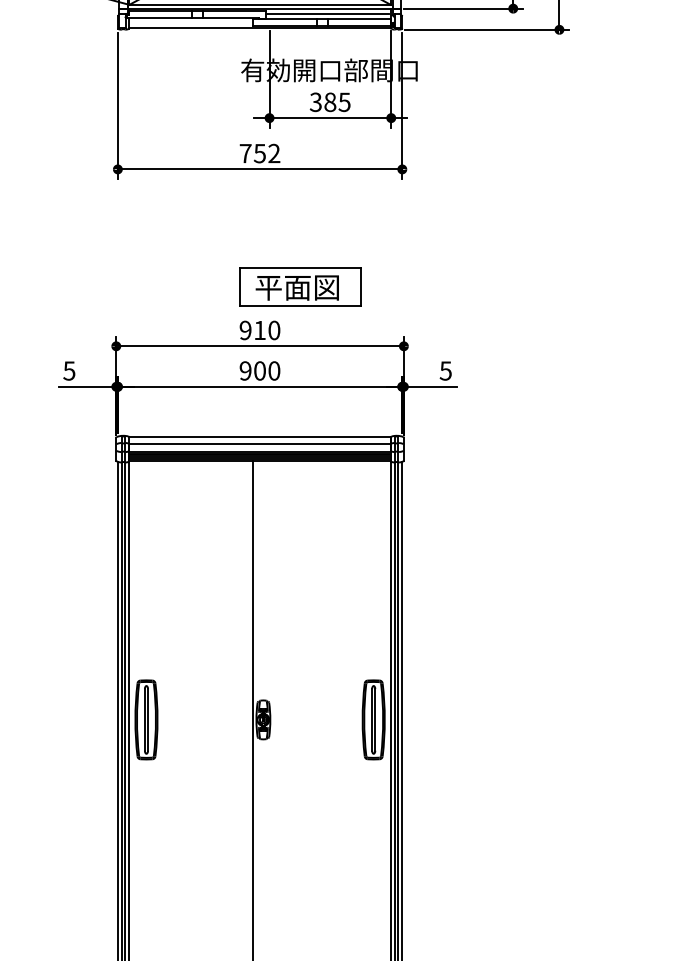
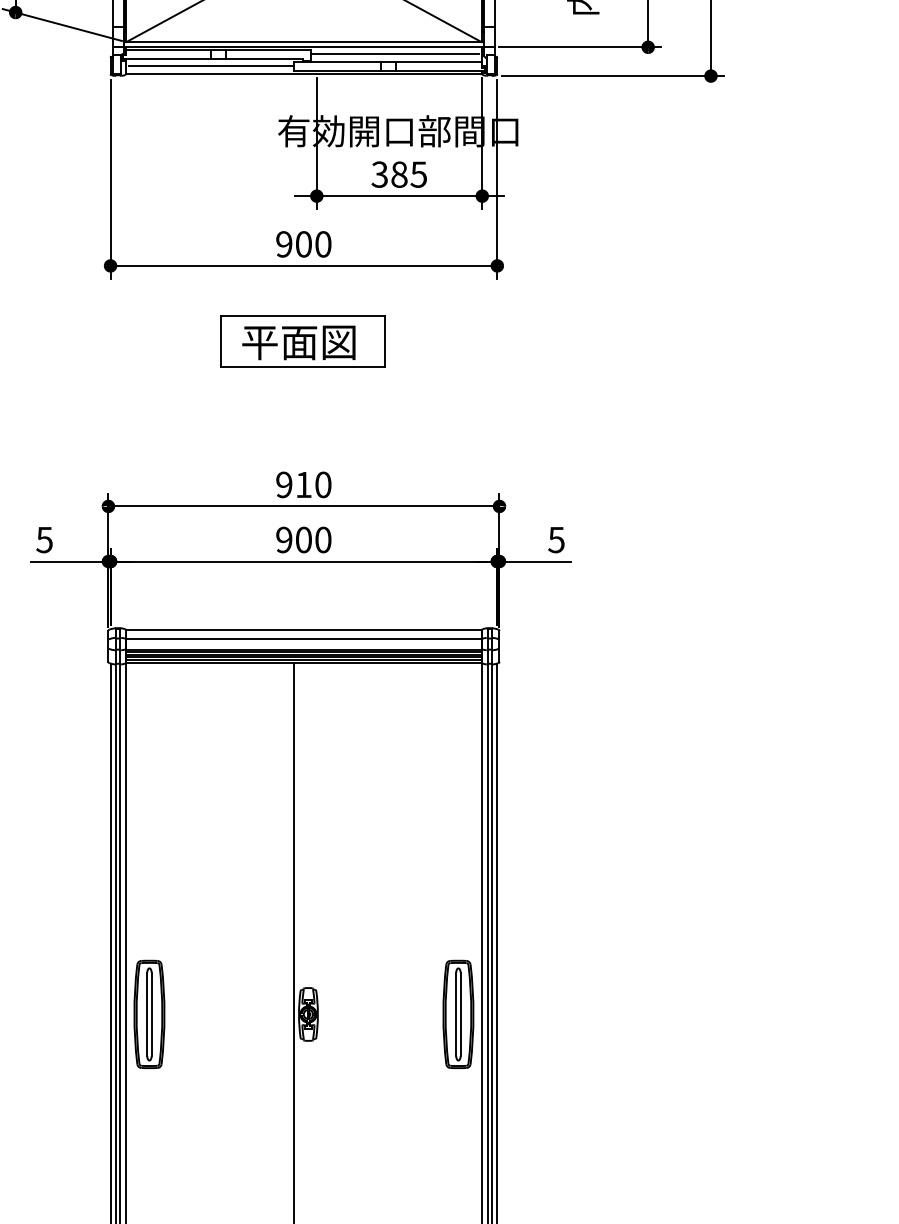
line: (191, 22) -> (210, 66), added
text: (259, 153) -> (303, 244), 752 -> 900
part: (300, 286) -> (303, 340), moved

